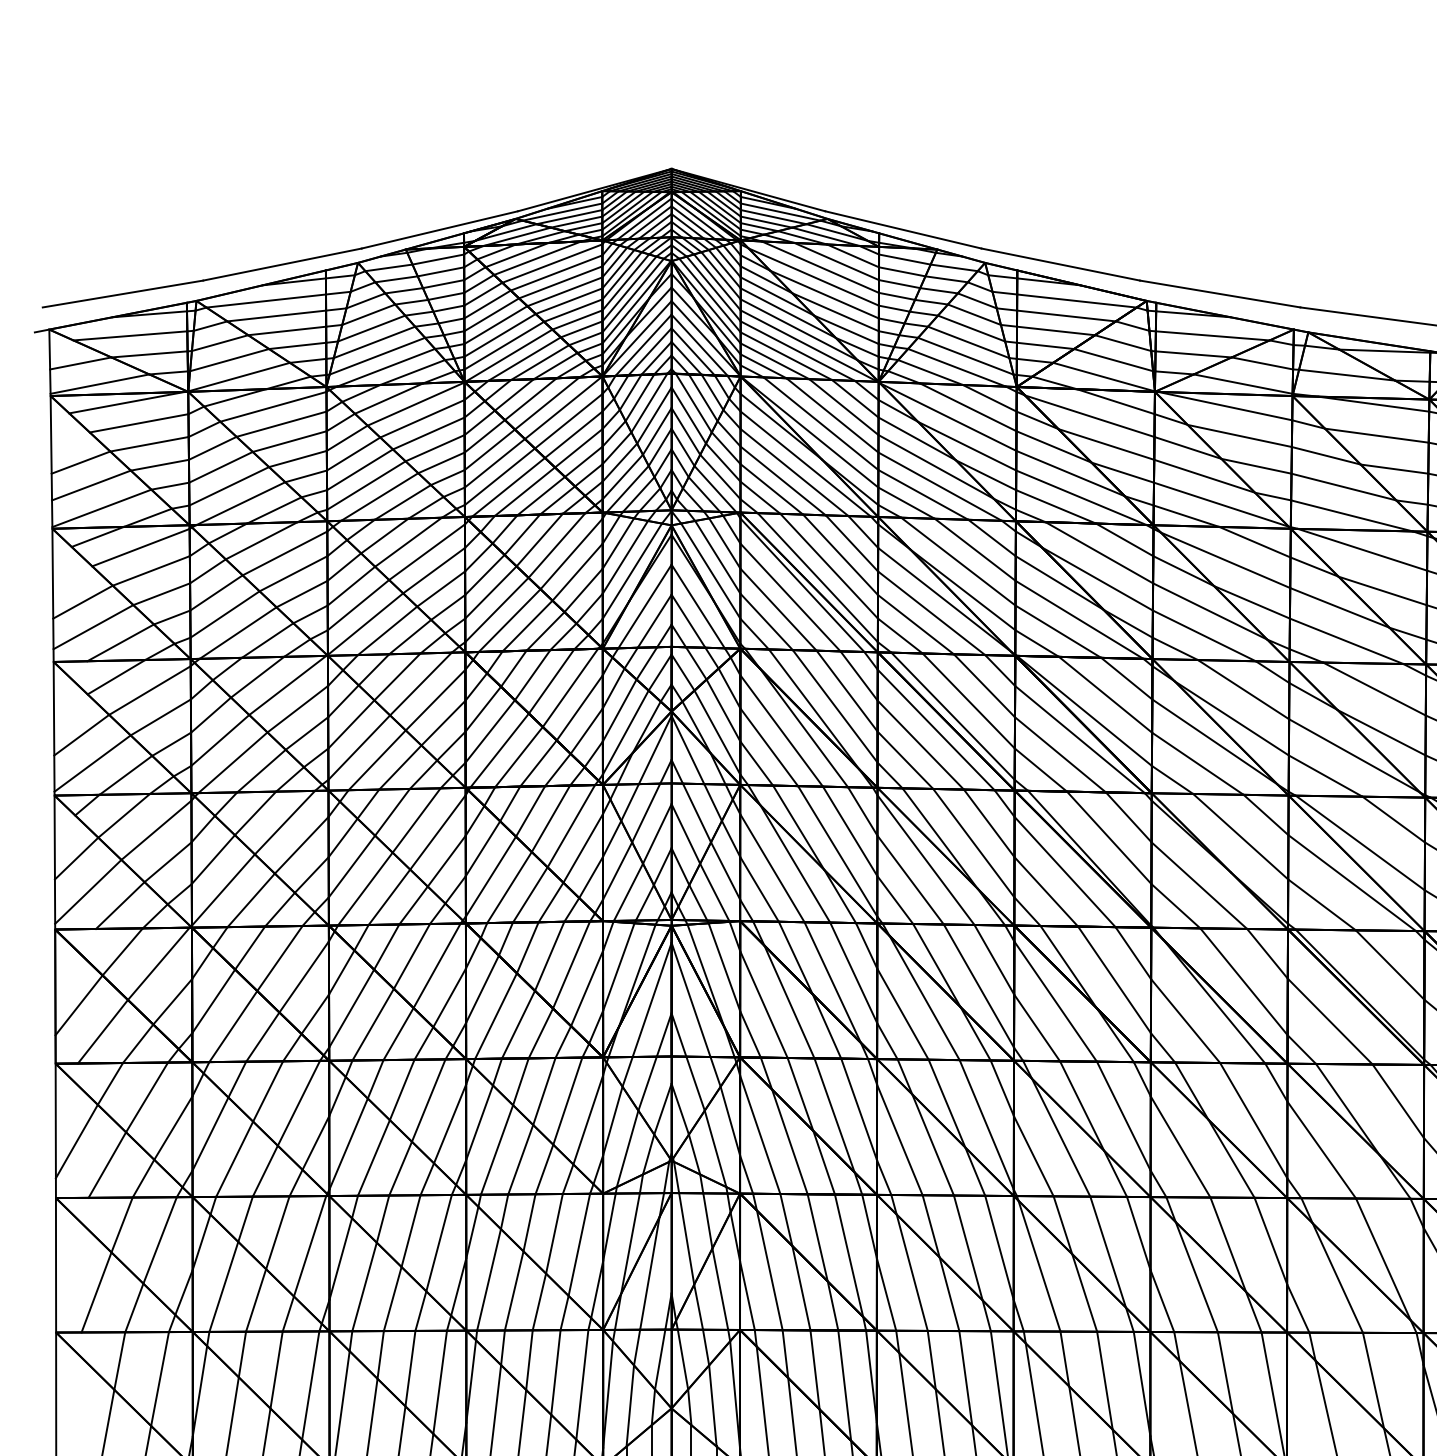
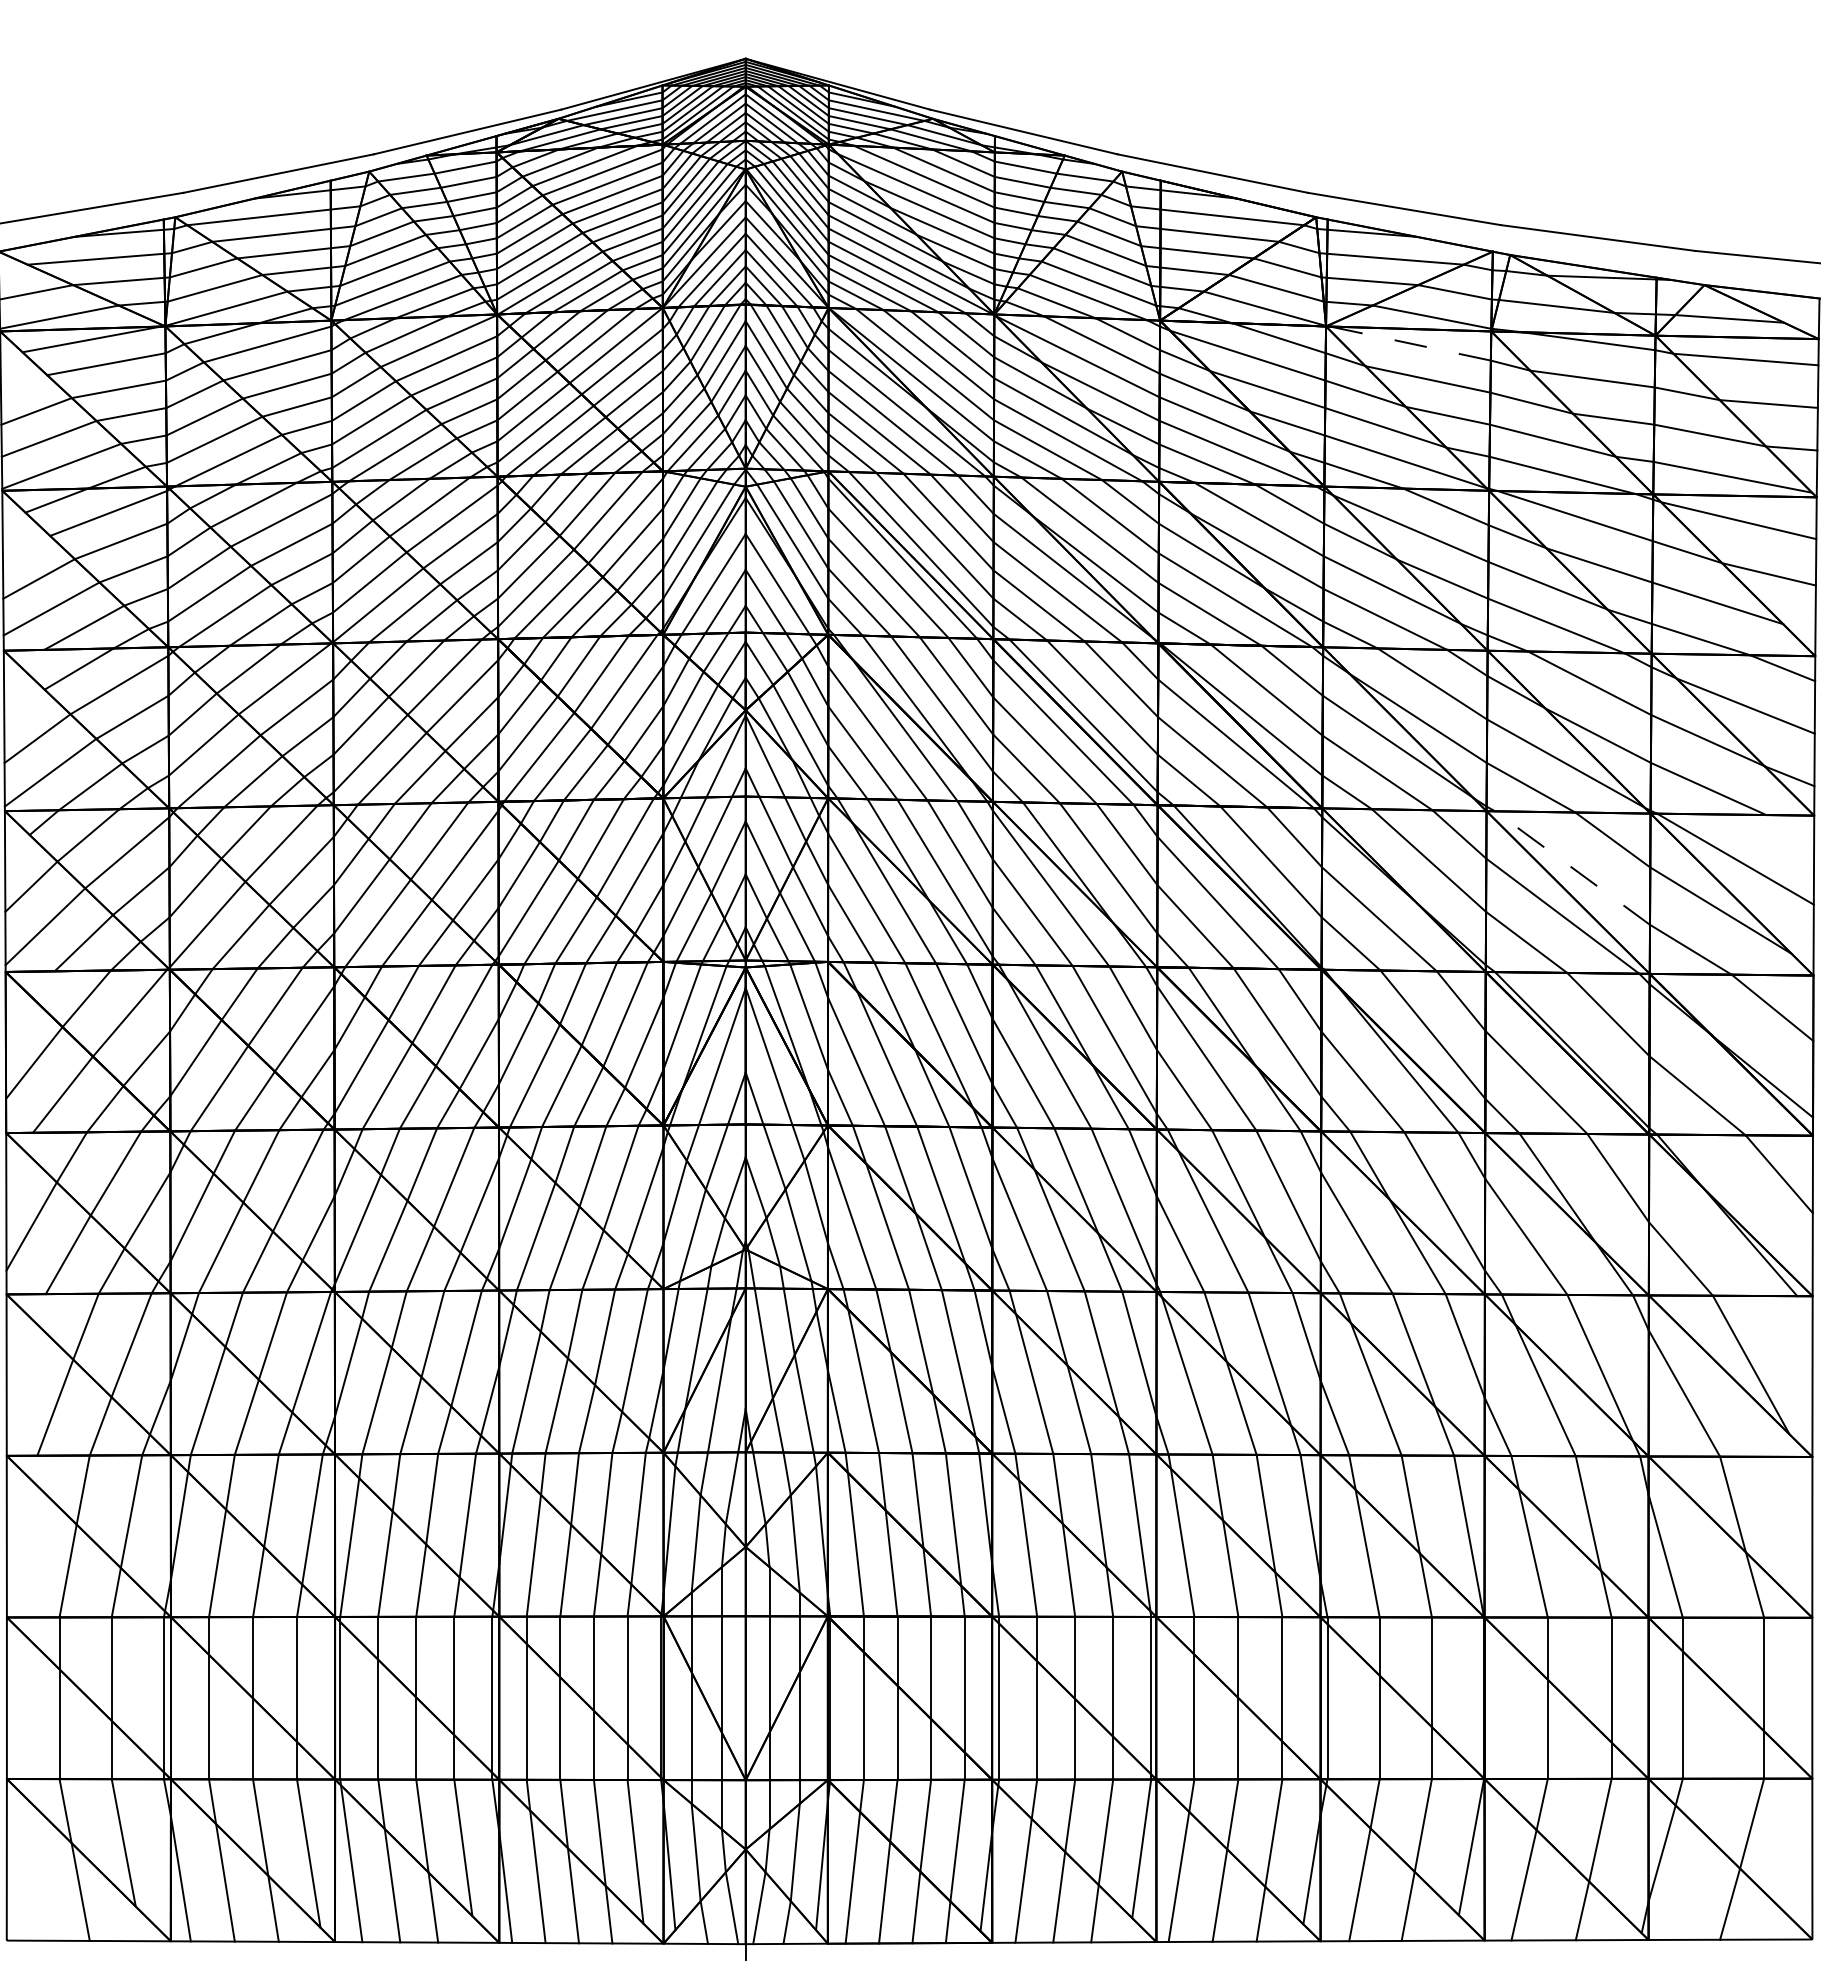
line: (1225, 406) -> (1410, 343), solid -> dashed
line: (1360, 842) -> (1572, 867), solid -> dashed

